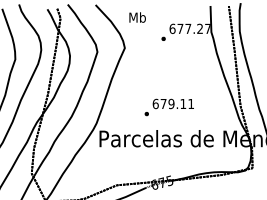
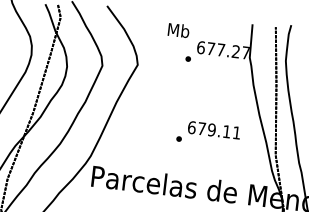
text: (137, 17) -> (178, 30), moved
text: (168, 107) -> (207, 134), moved

